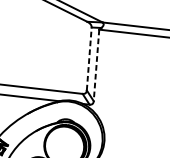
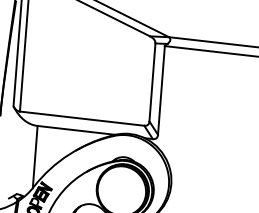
line: (89, 58) -> (152, 81), dashed -> solid
line: (96, 65) -> (161, 90), dashed -> solid

